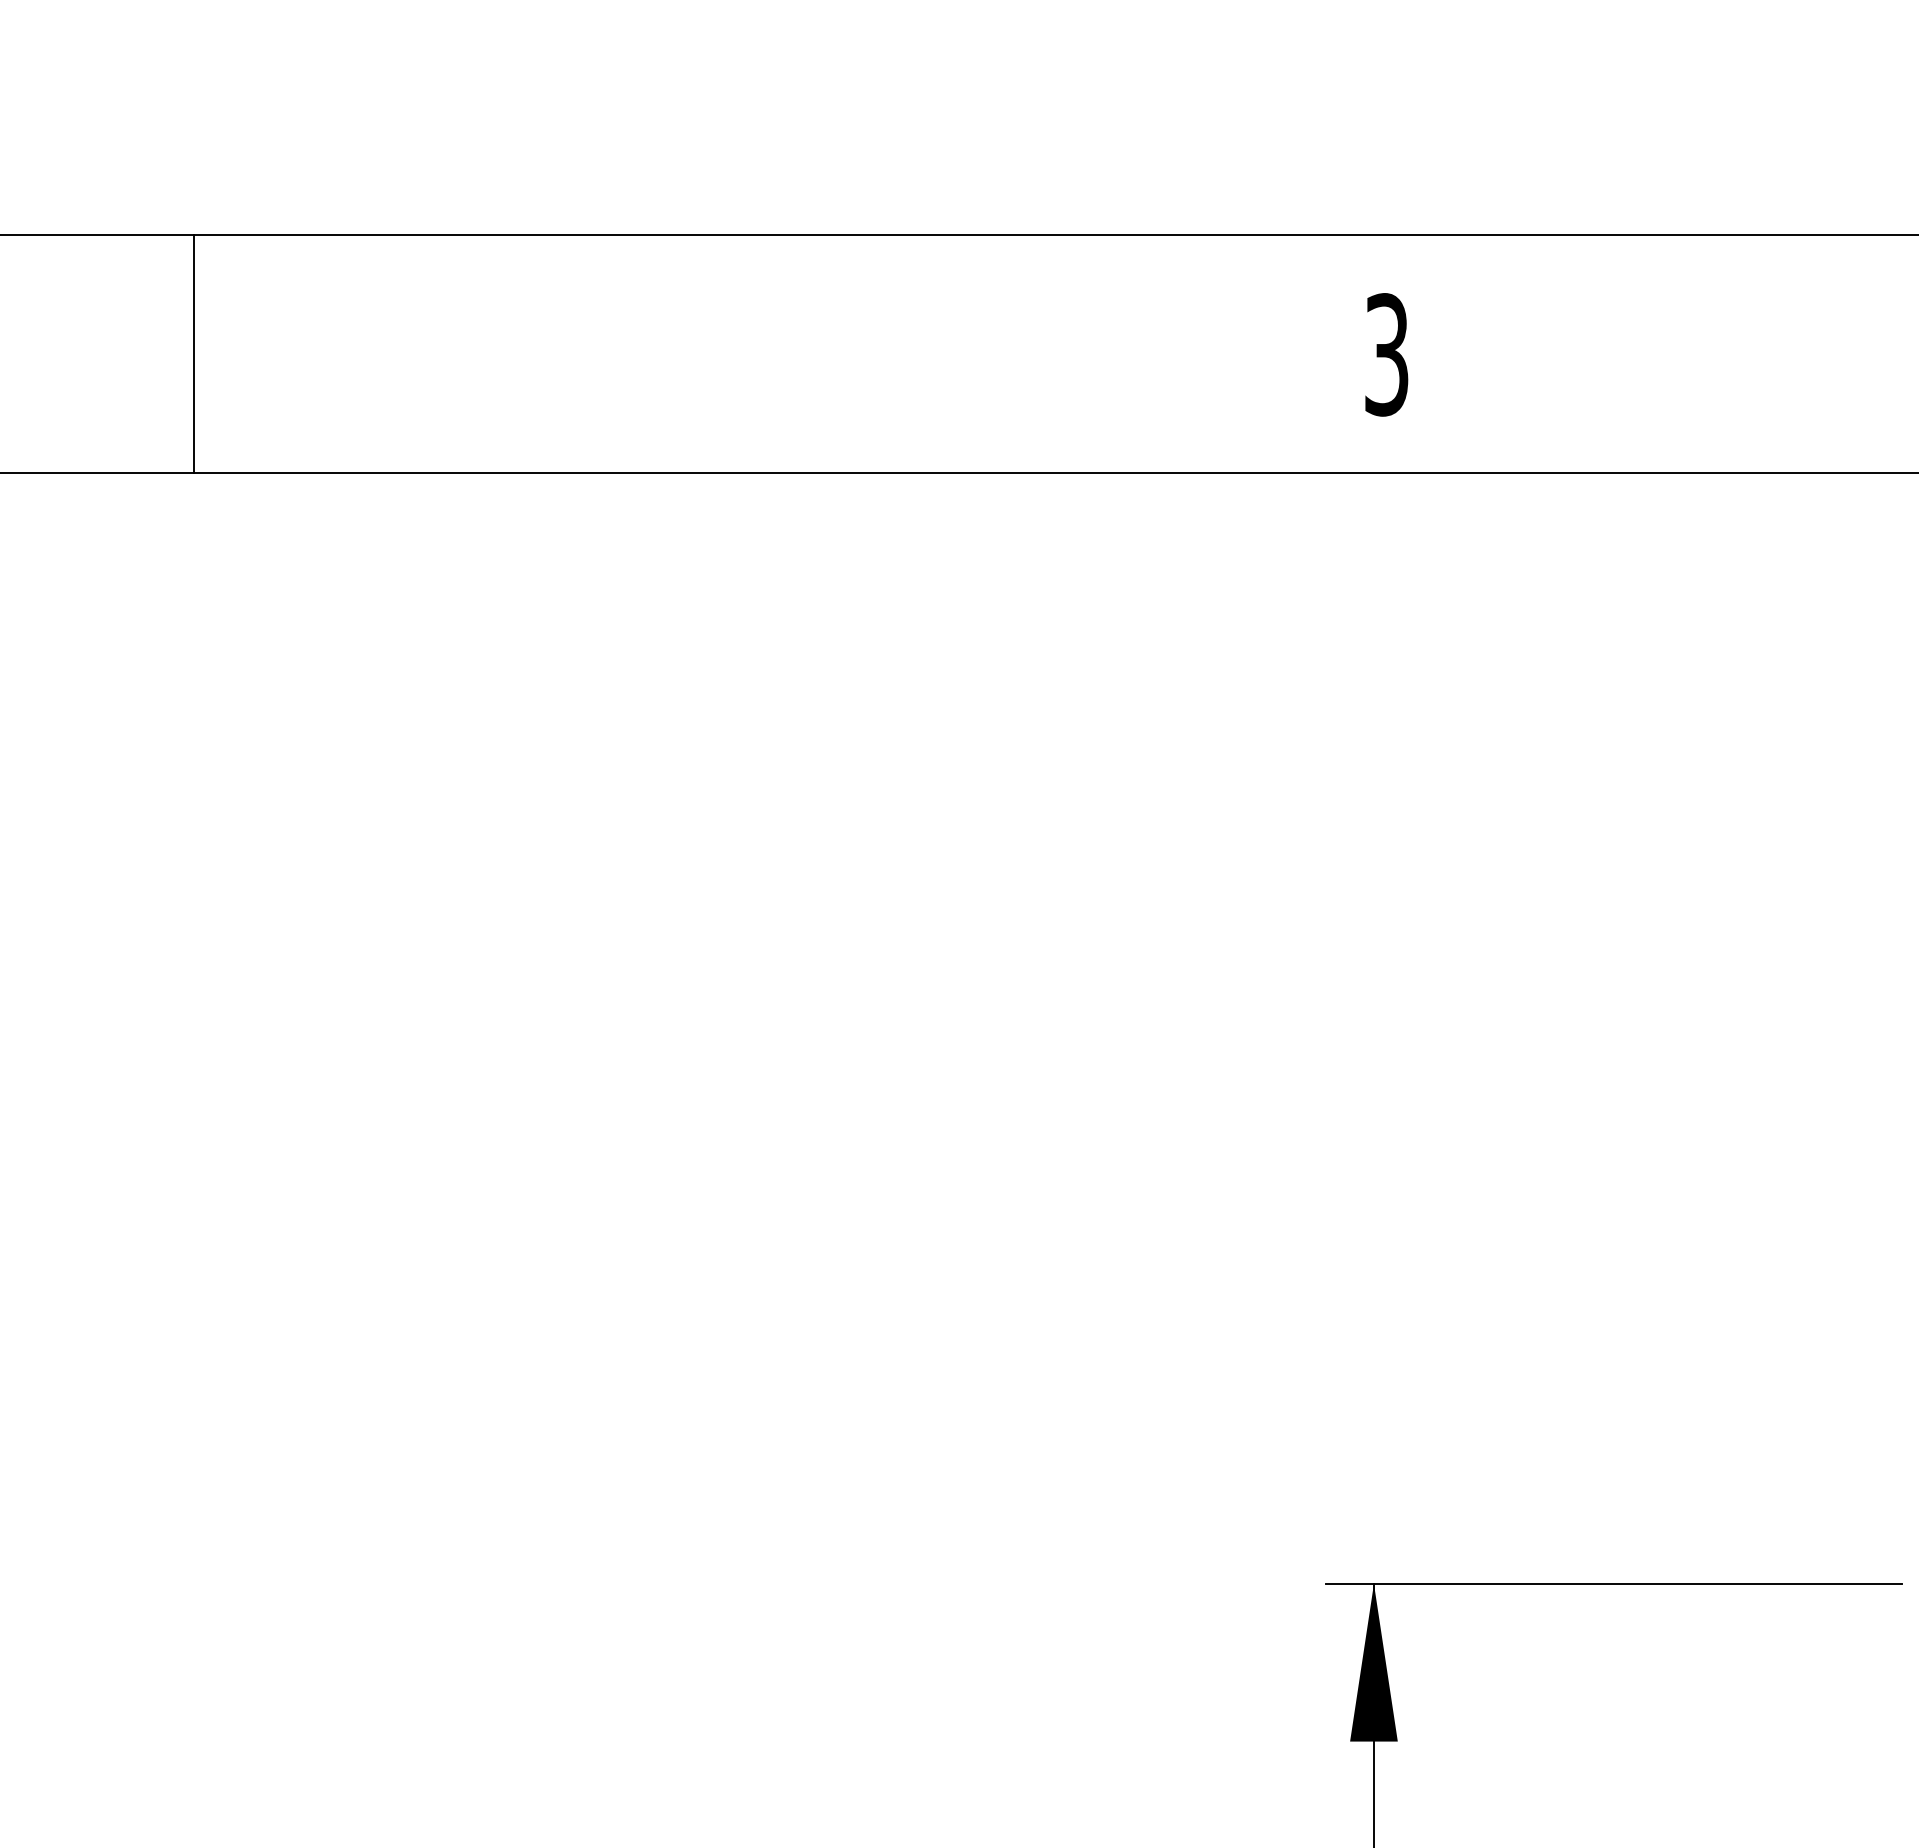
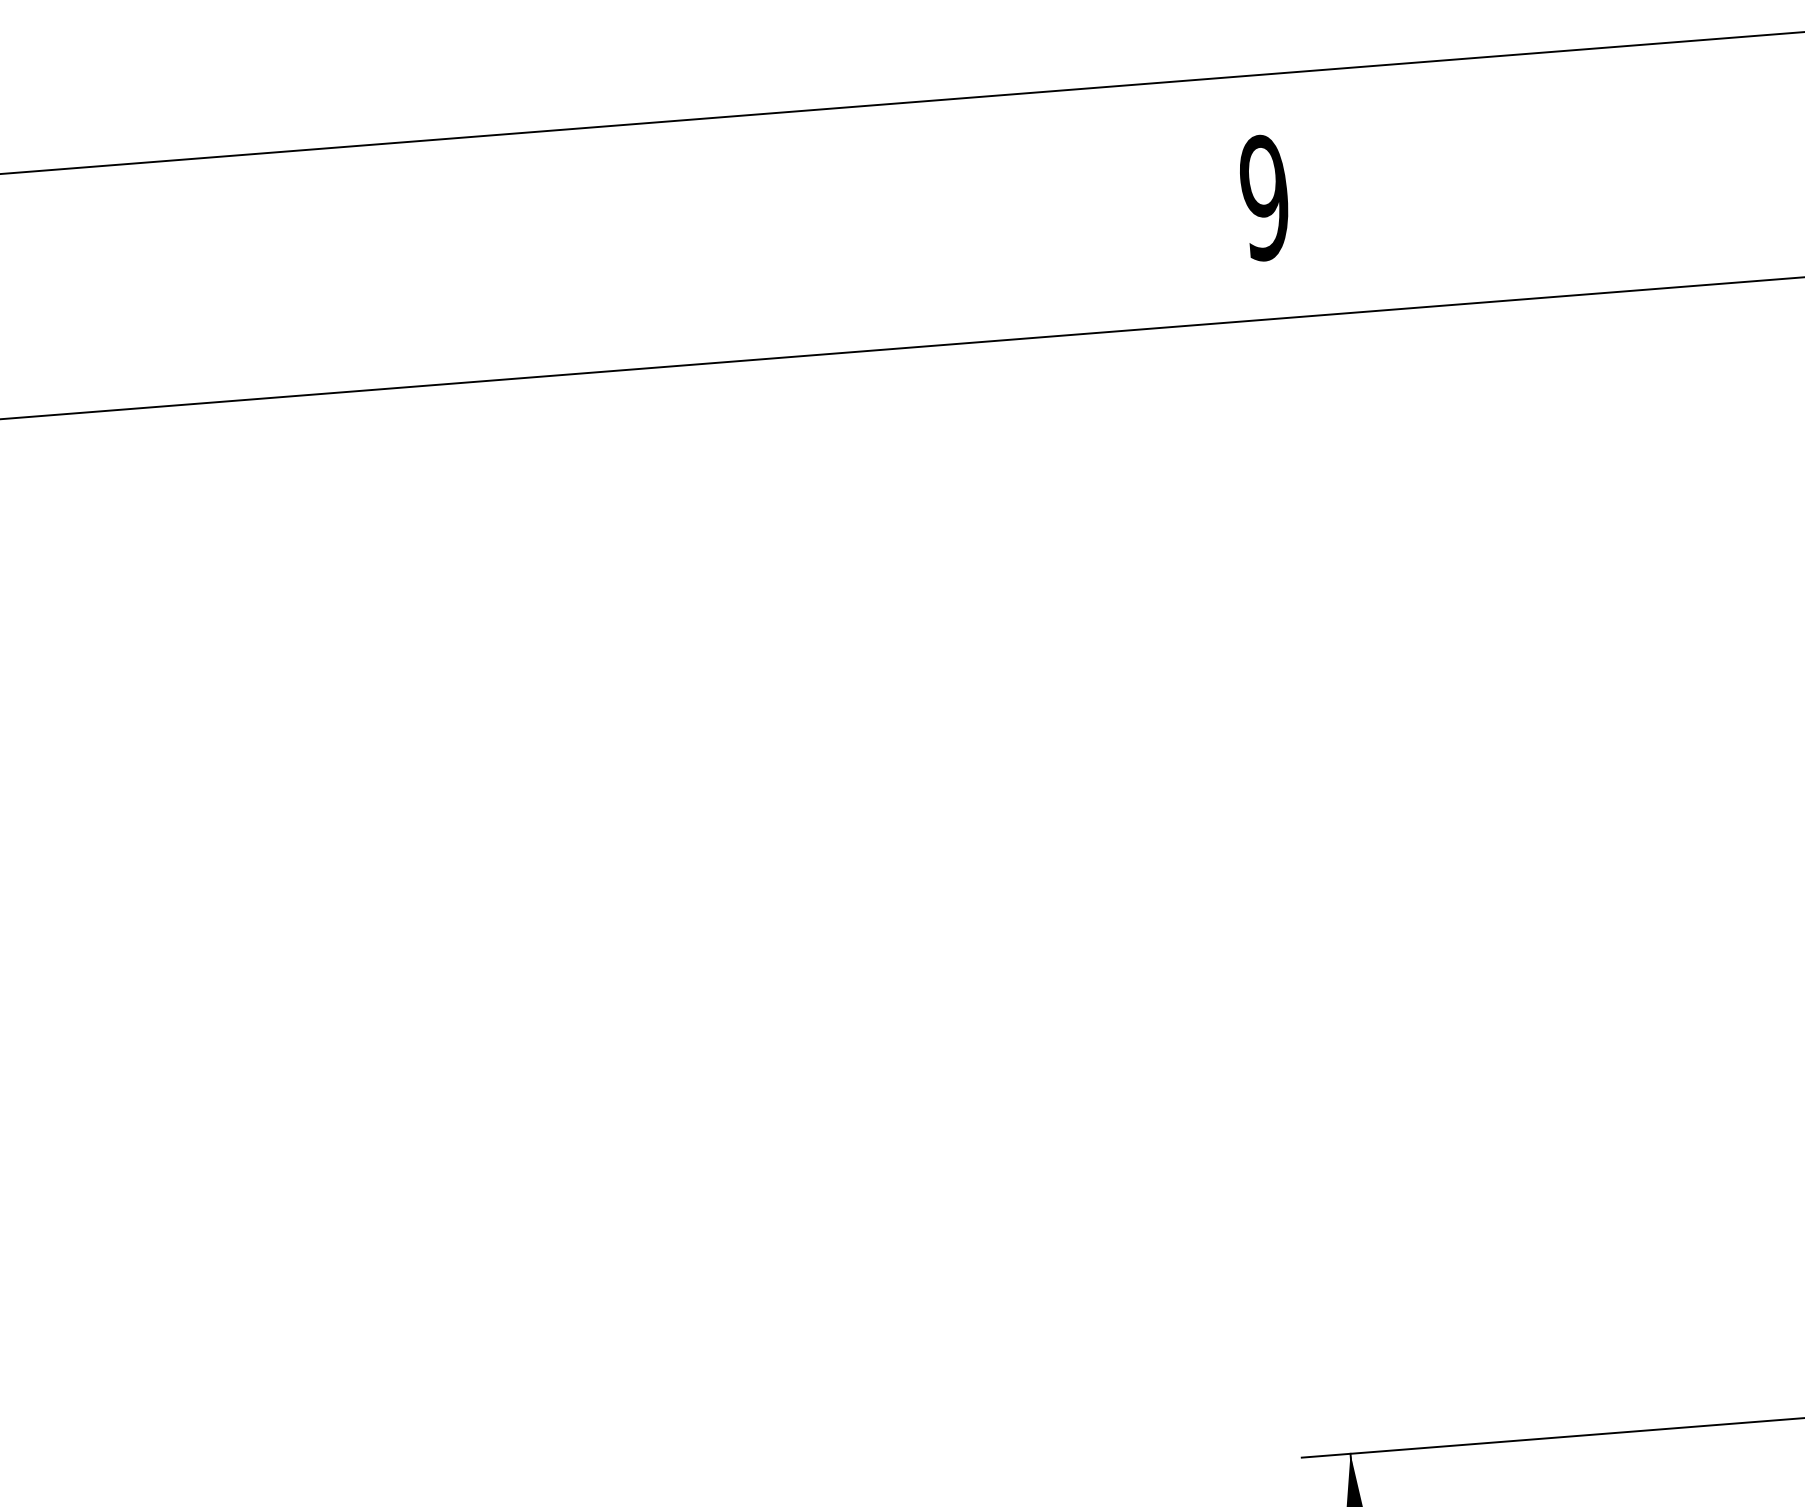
line: (194, 353) -> (47, 292), removed
text: (1386, 354) -> (1264, 197), 3 -> 9

